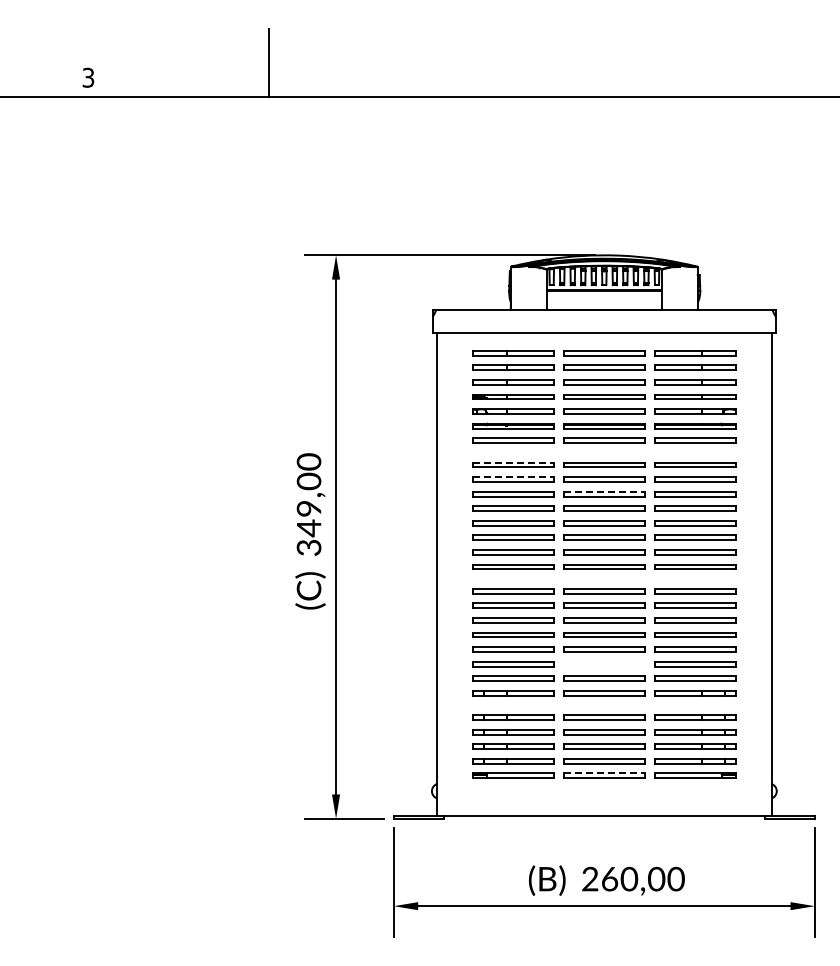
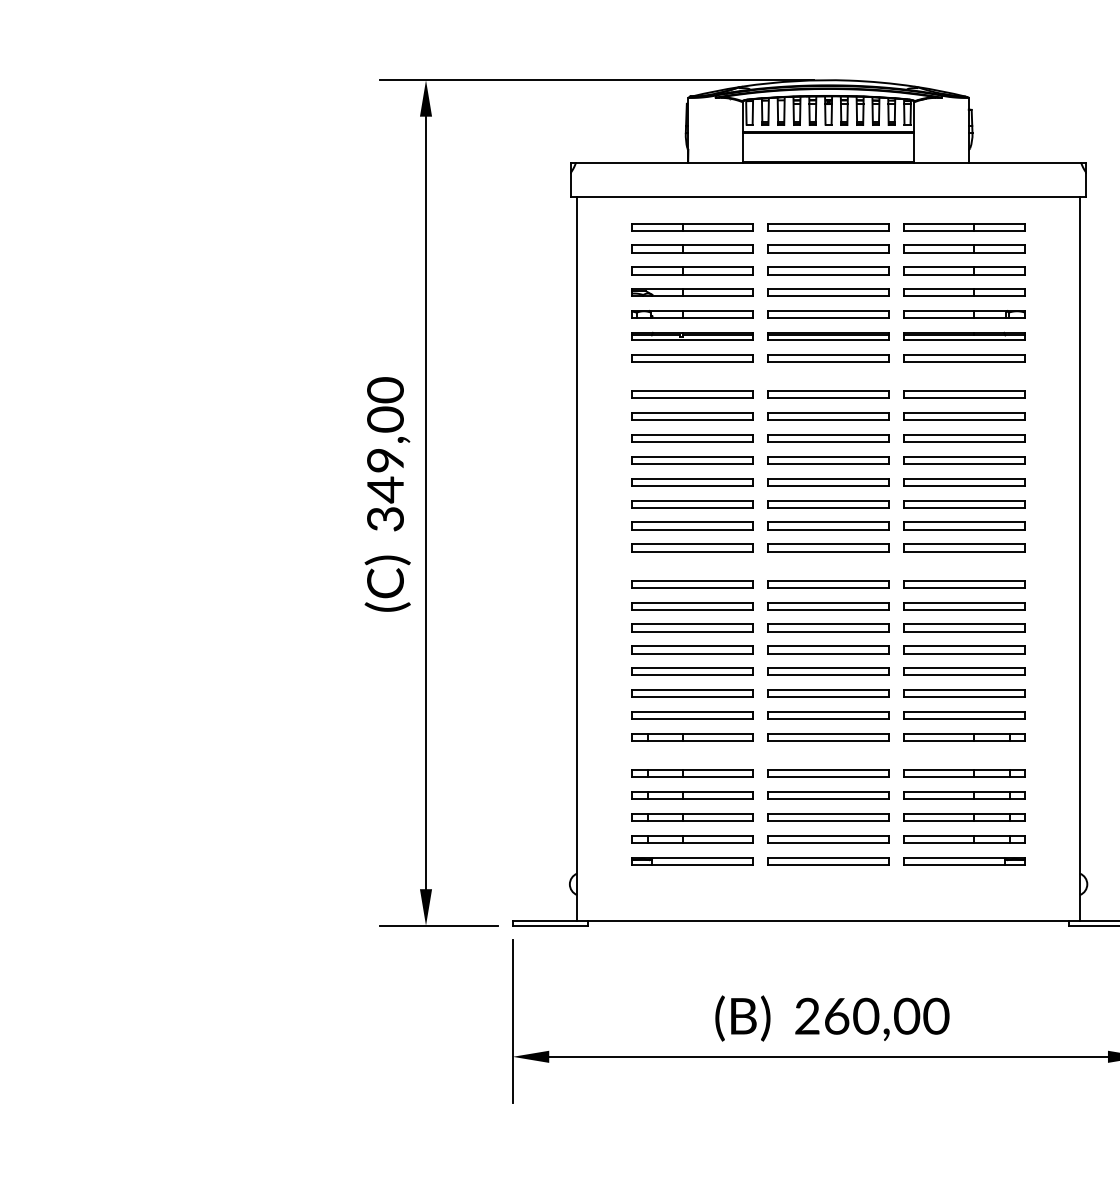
line: (514, 462) -> (693, 391), dashed -> solid
line: (514, 477) -> (693, 413), dashed -> solid
line: (604, 491) -> (828, 434), dashed -> solid
part: (604, 664) -> (828, 694), added
line: (604, 773) -> (828, 857), dashed -> solid

